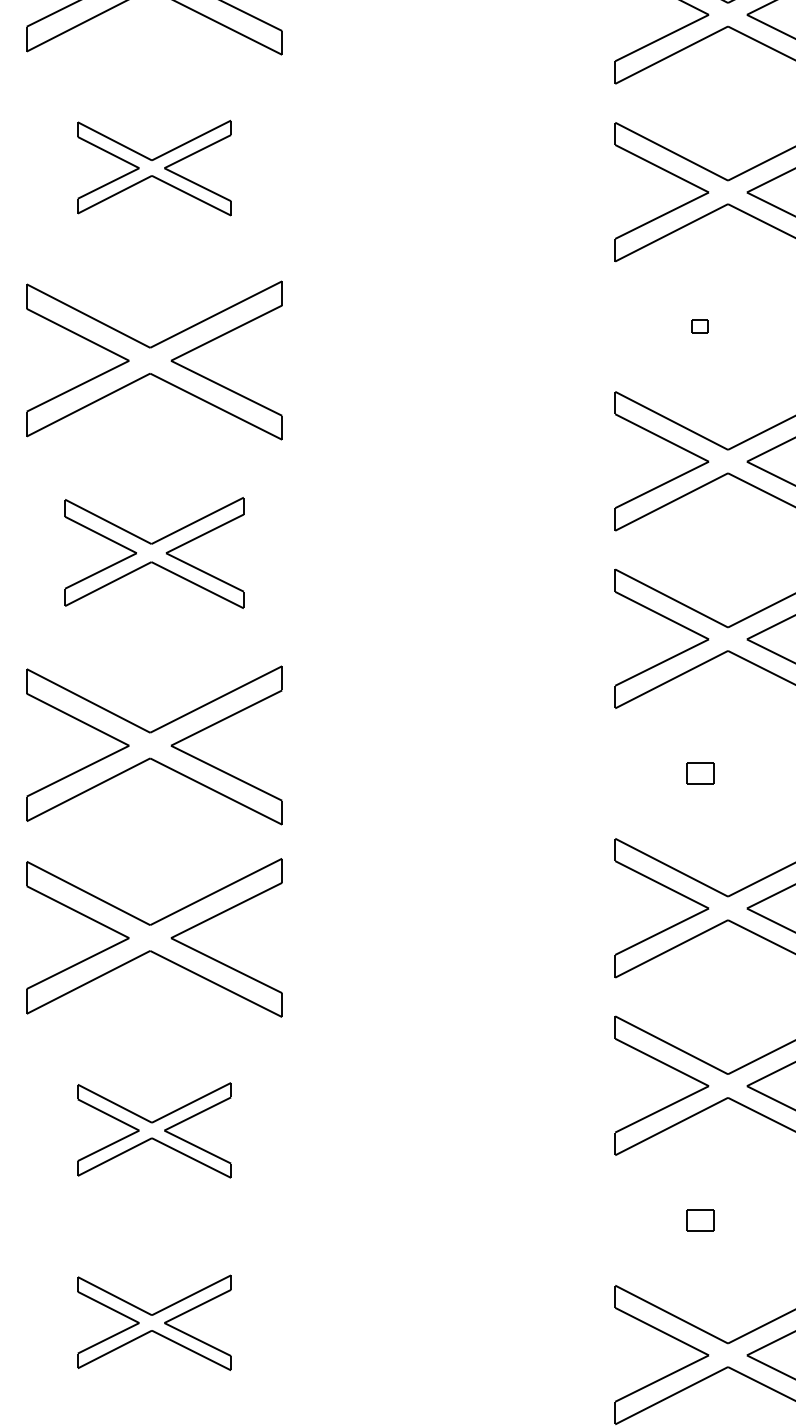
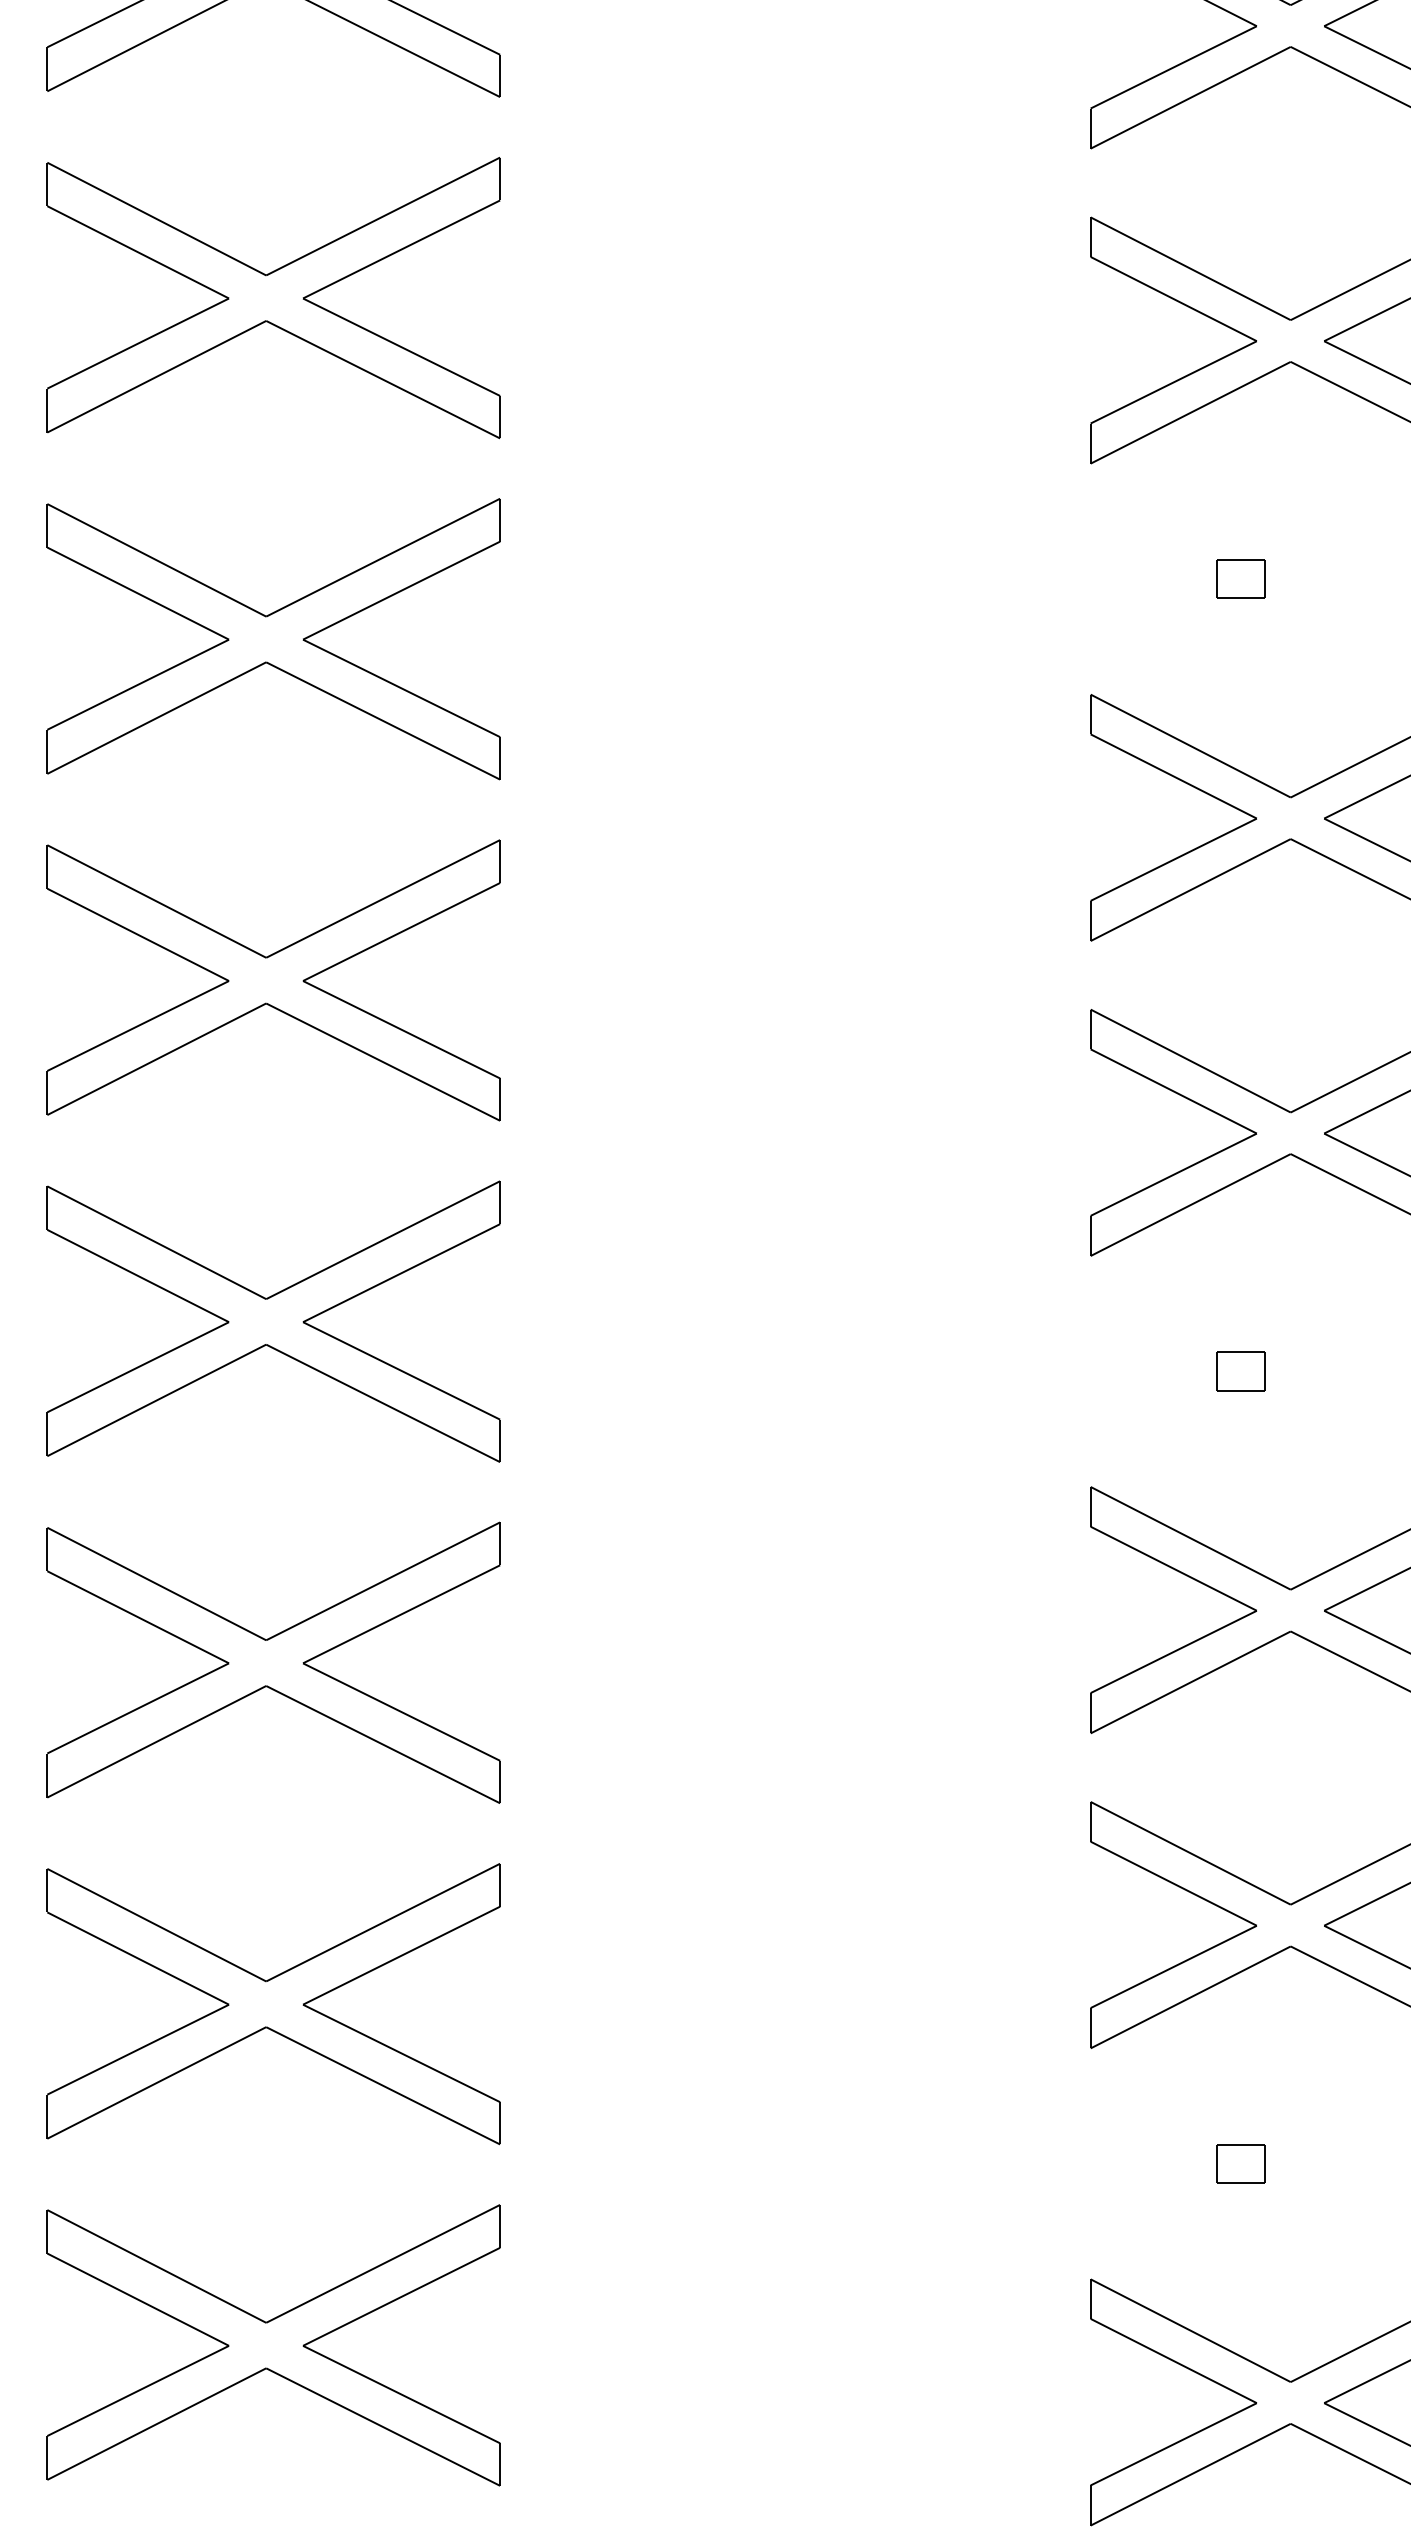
part: (154, 167) -> (273, 296), size x1.67
part: (700, 326) -> (1241, 578), size x1.67
part: (154, 552) -> (273, 979), size x1.43
part: (154, 1130) -> (273, 2004), size x1.67
part: (154, 1322) -> (273, 2344), size x1.67

